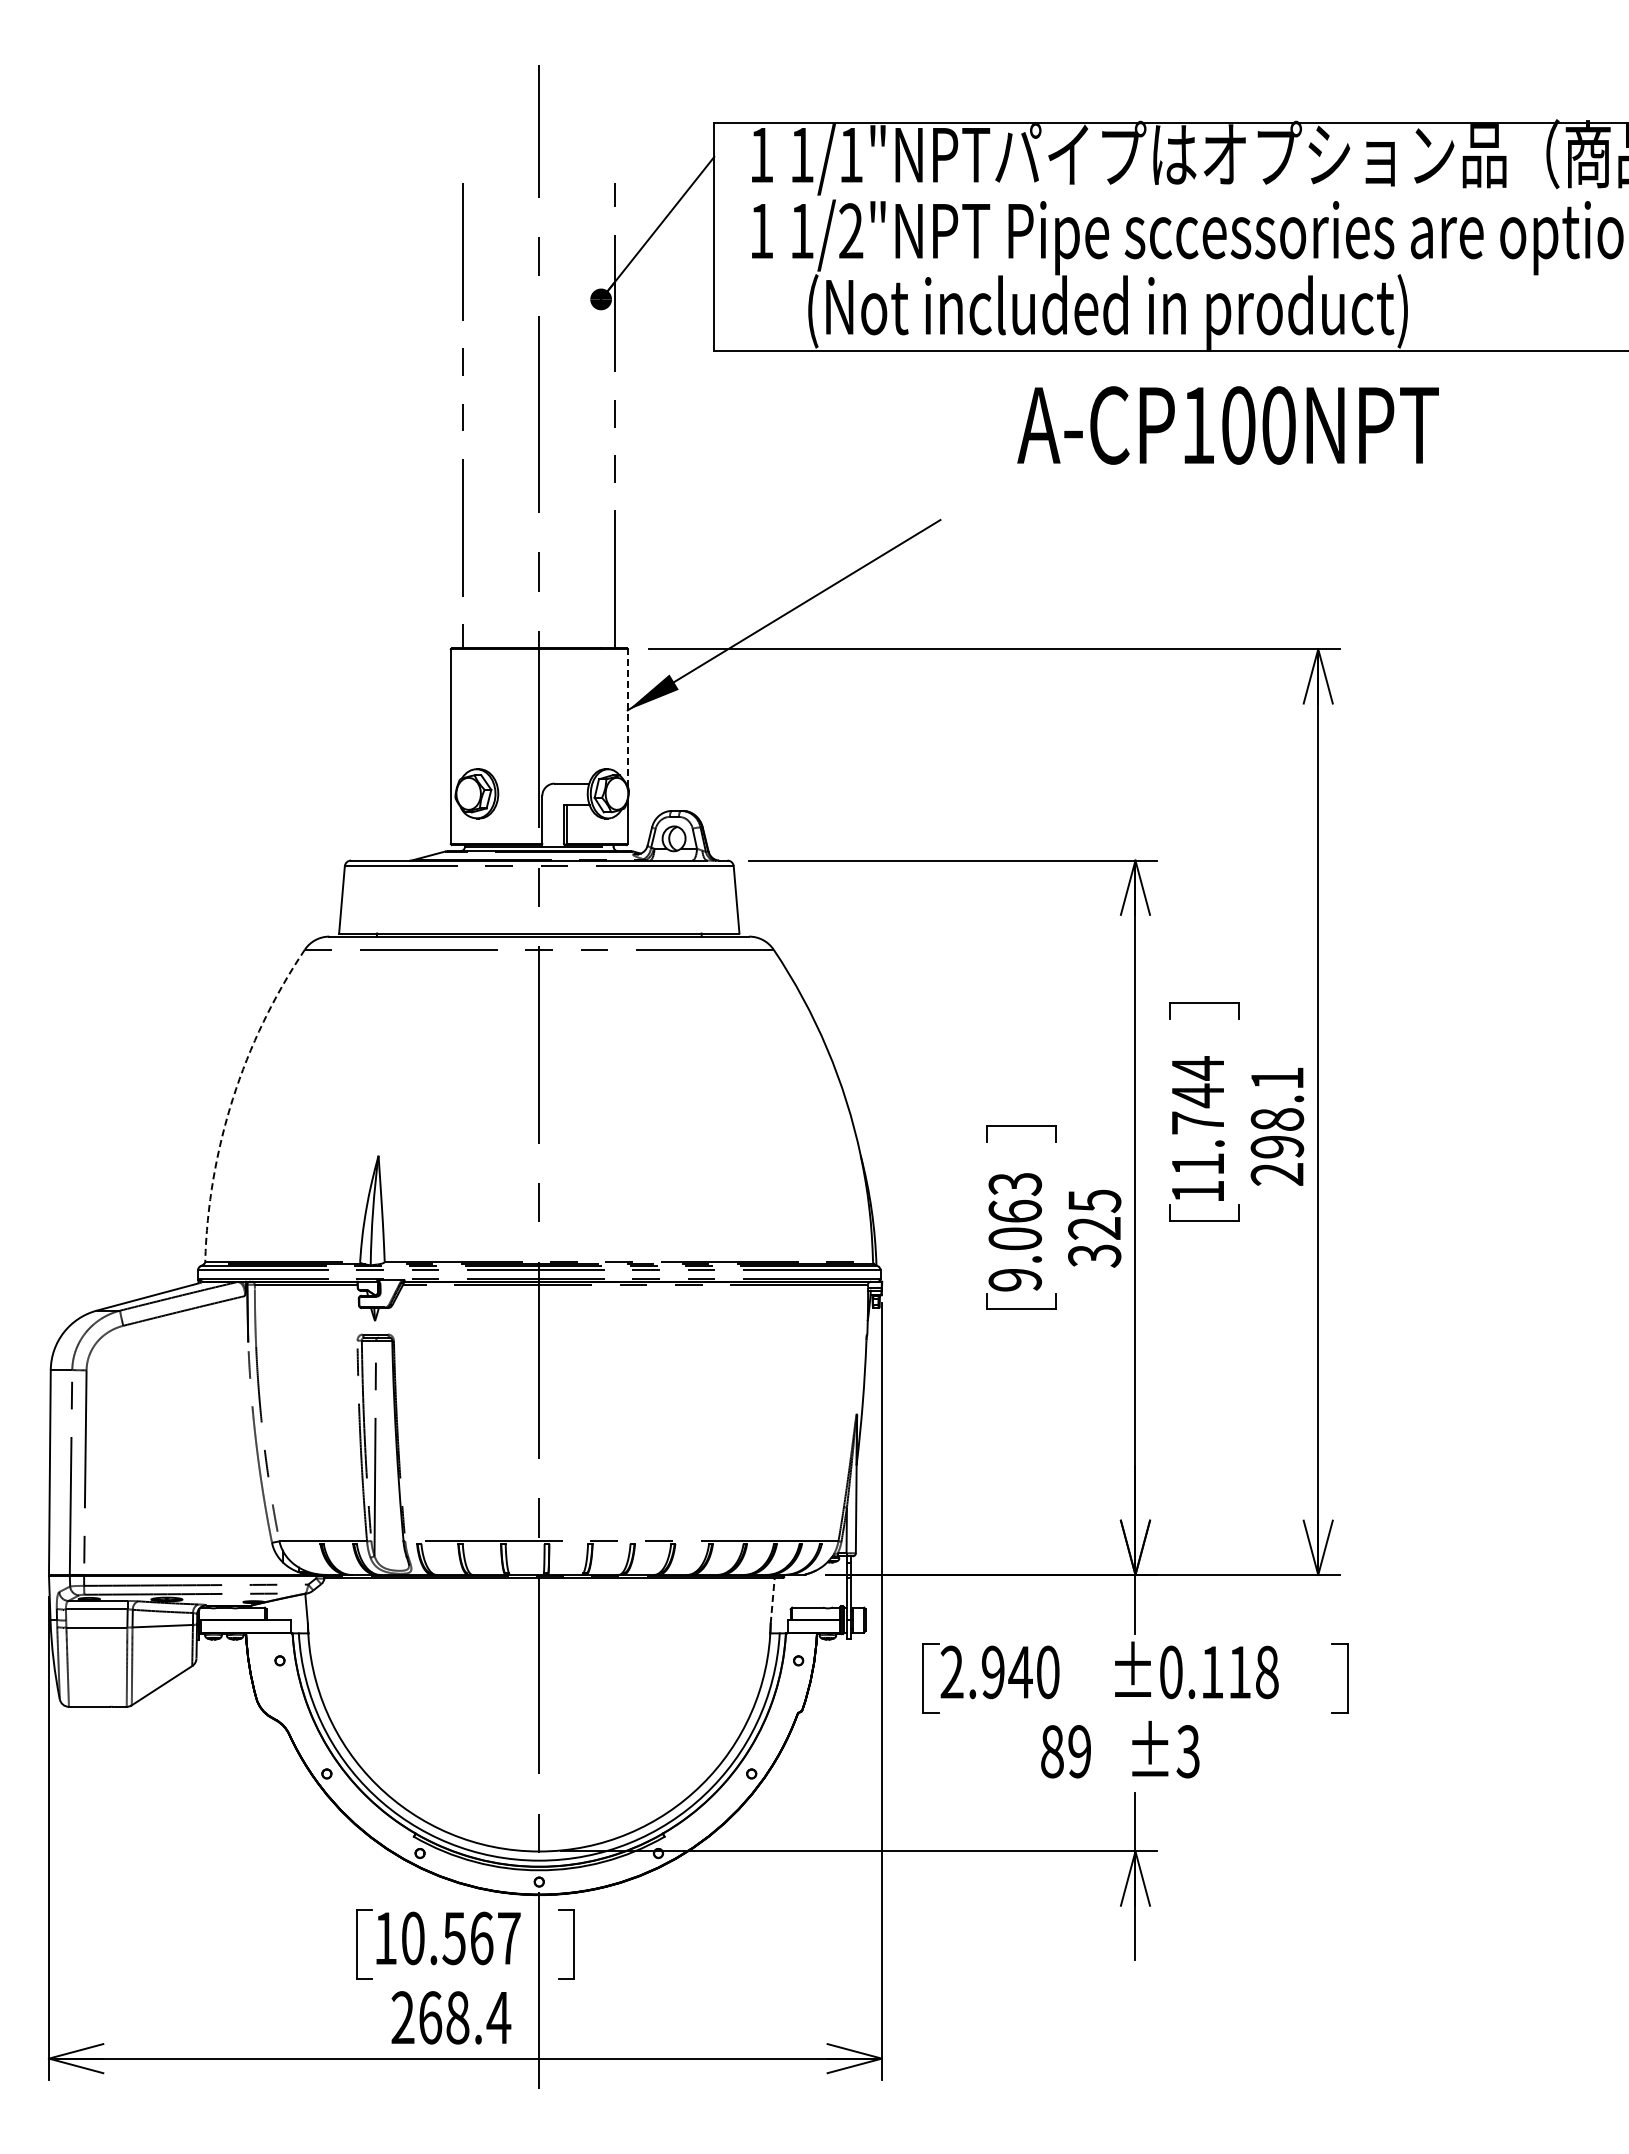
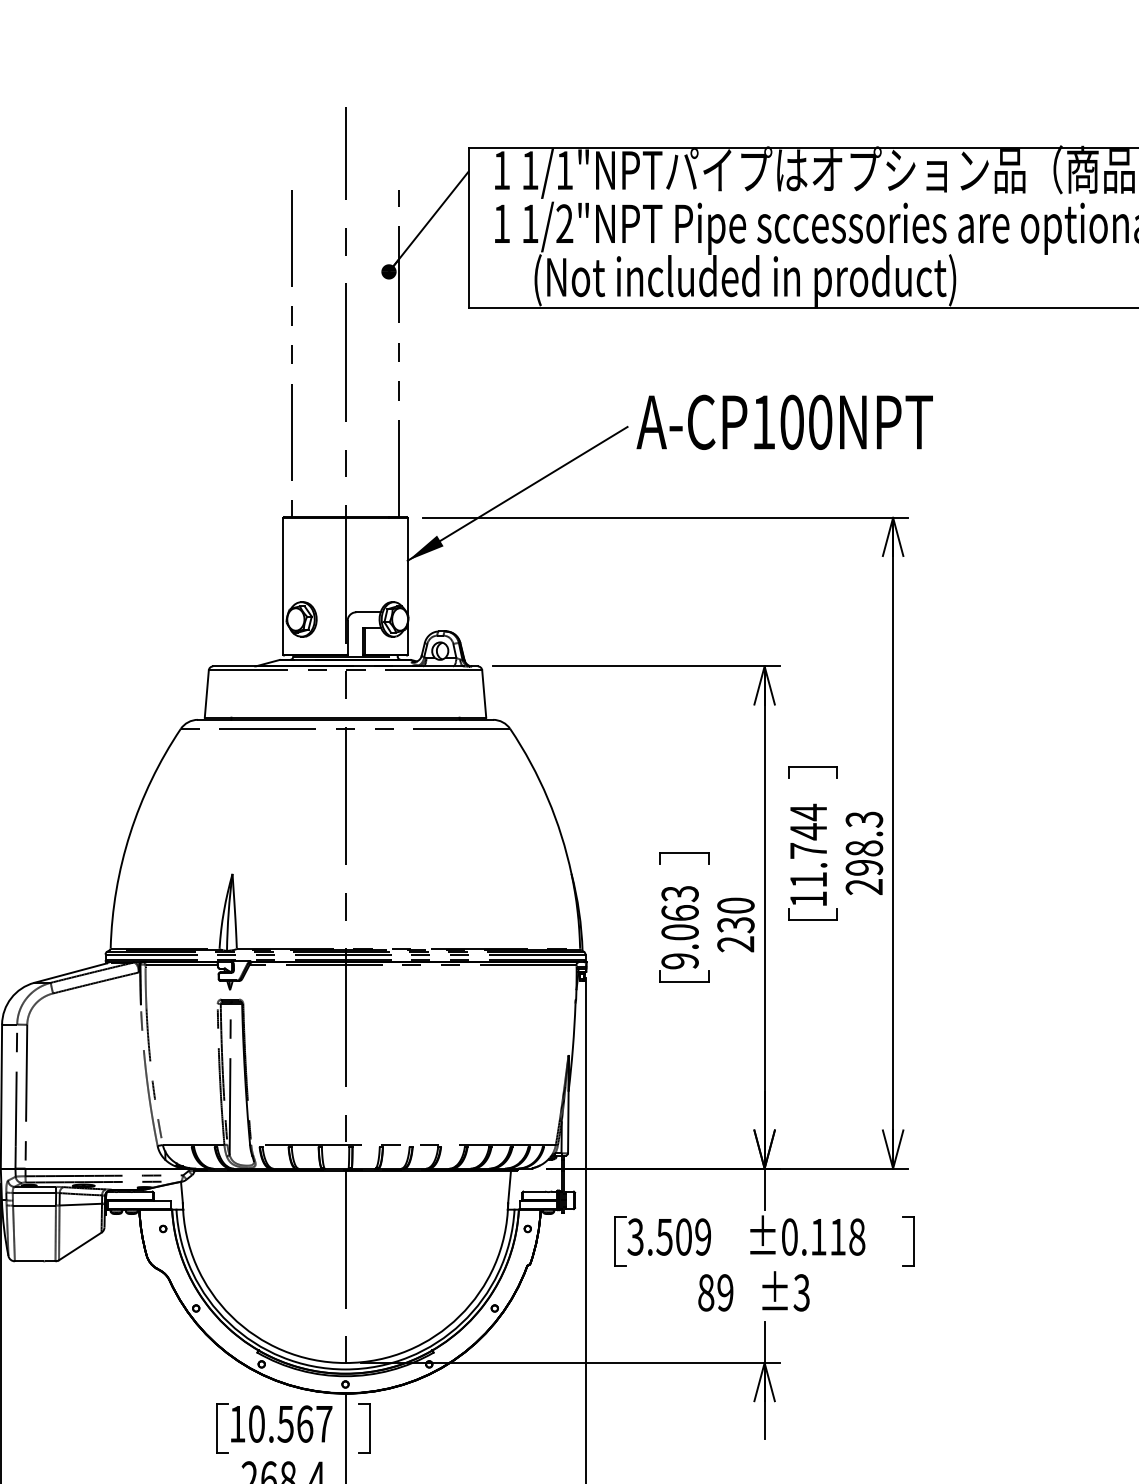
text: (1227, 425) -> (784, 422), moved
line: (627, 718) -> (407, 566), dashed -> solid
text: (1277, 1078) -> (864, 819), 298.1 -> 298.3
arc: (232, 1098) -> (129, 833), dashed -> solid
text: (1094, 1228) -> (735, 925), 325 -> 230
line: (772, 1600) -> (509, 1186), dashed -> solid
text: (999, 1672) -> (669, 1237), 2.940 -> 3.509

